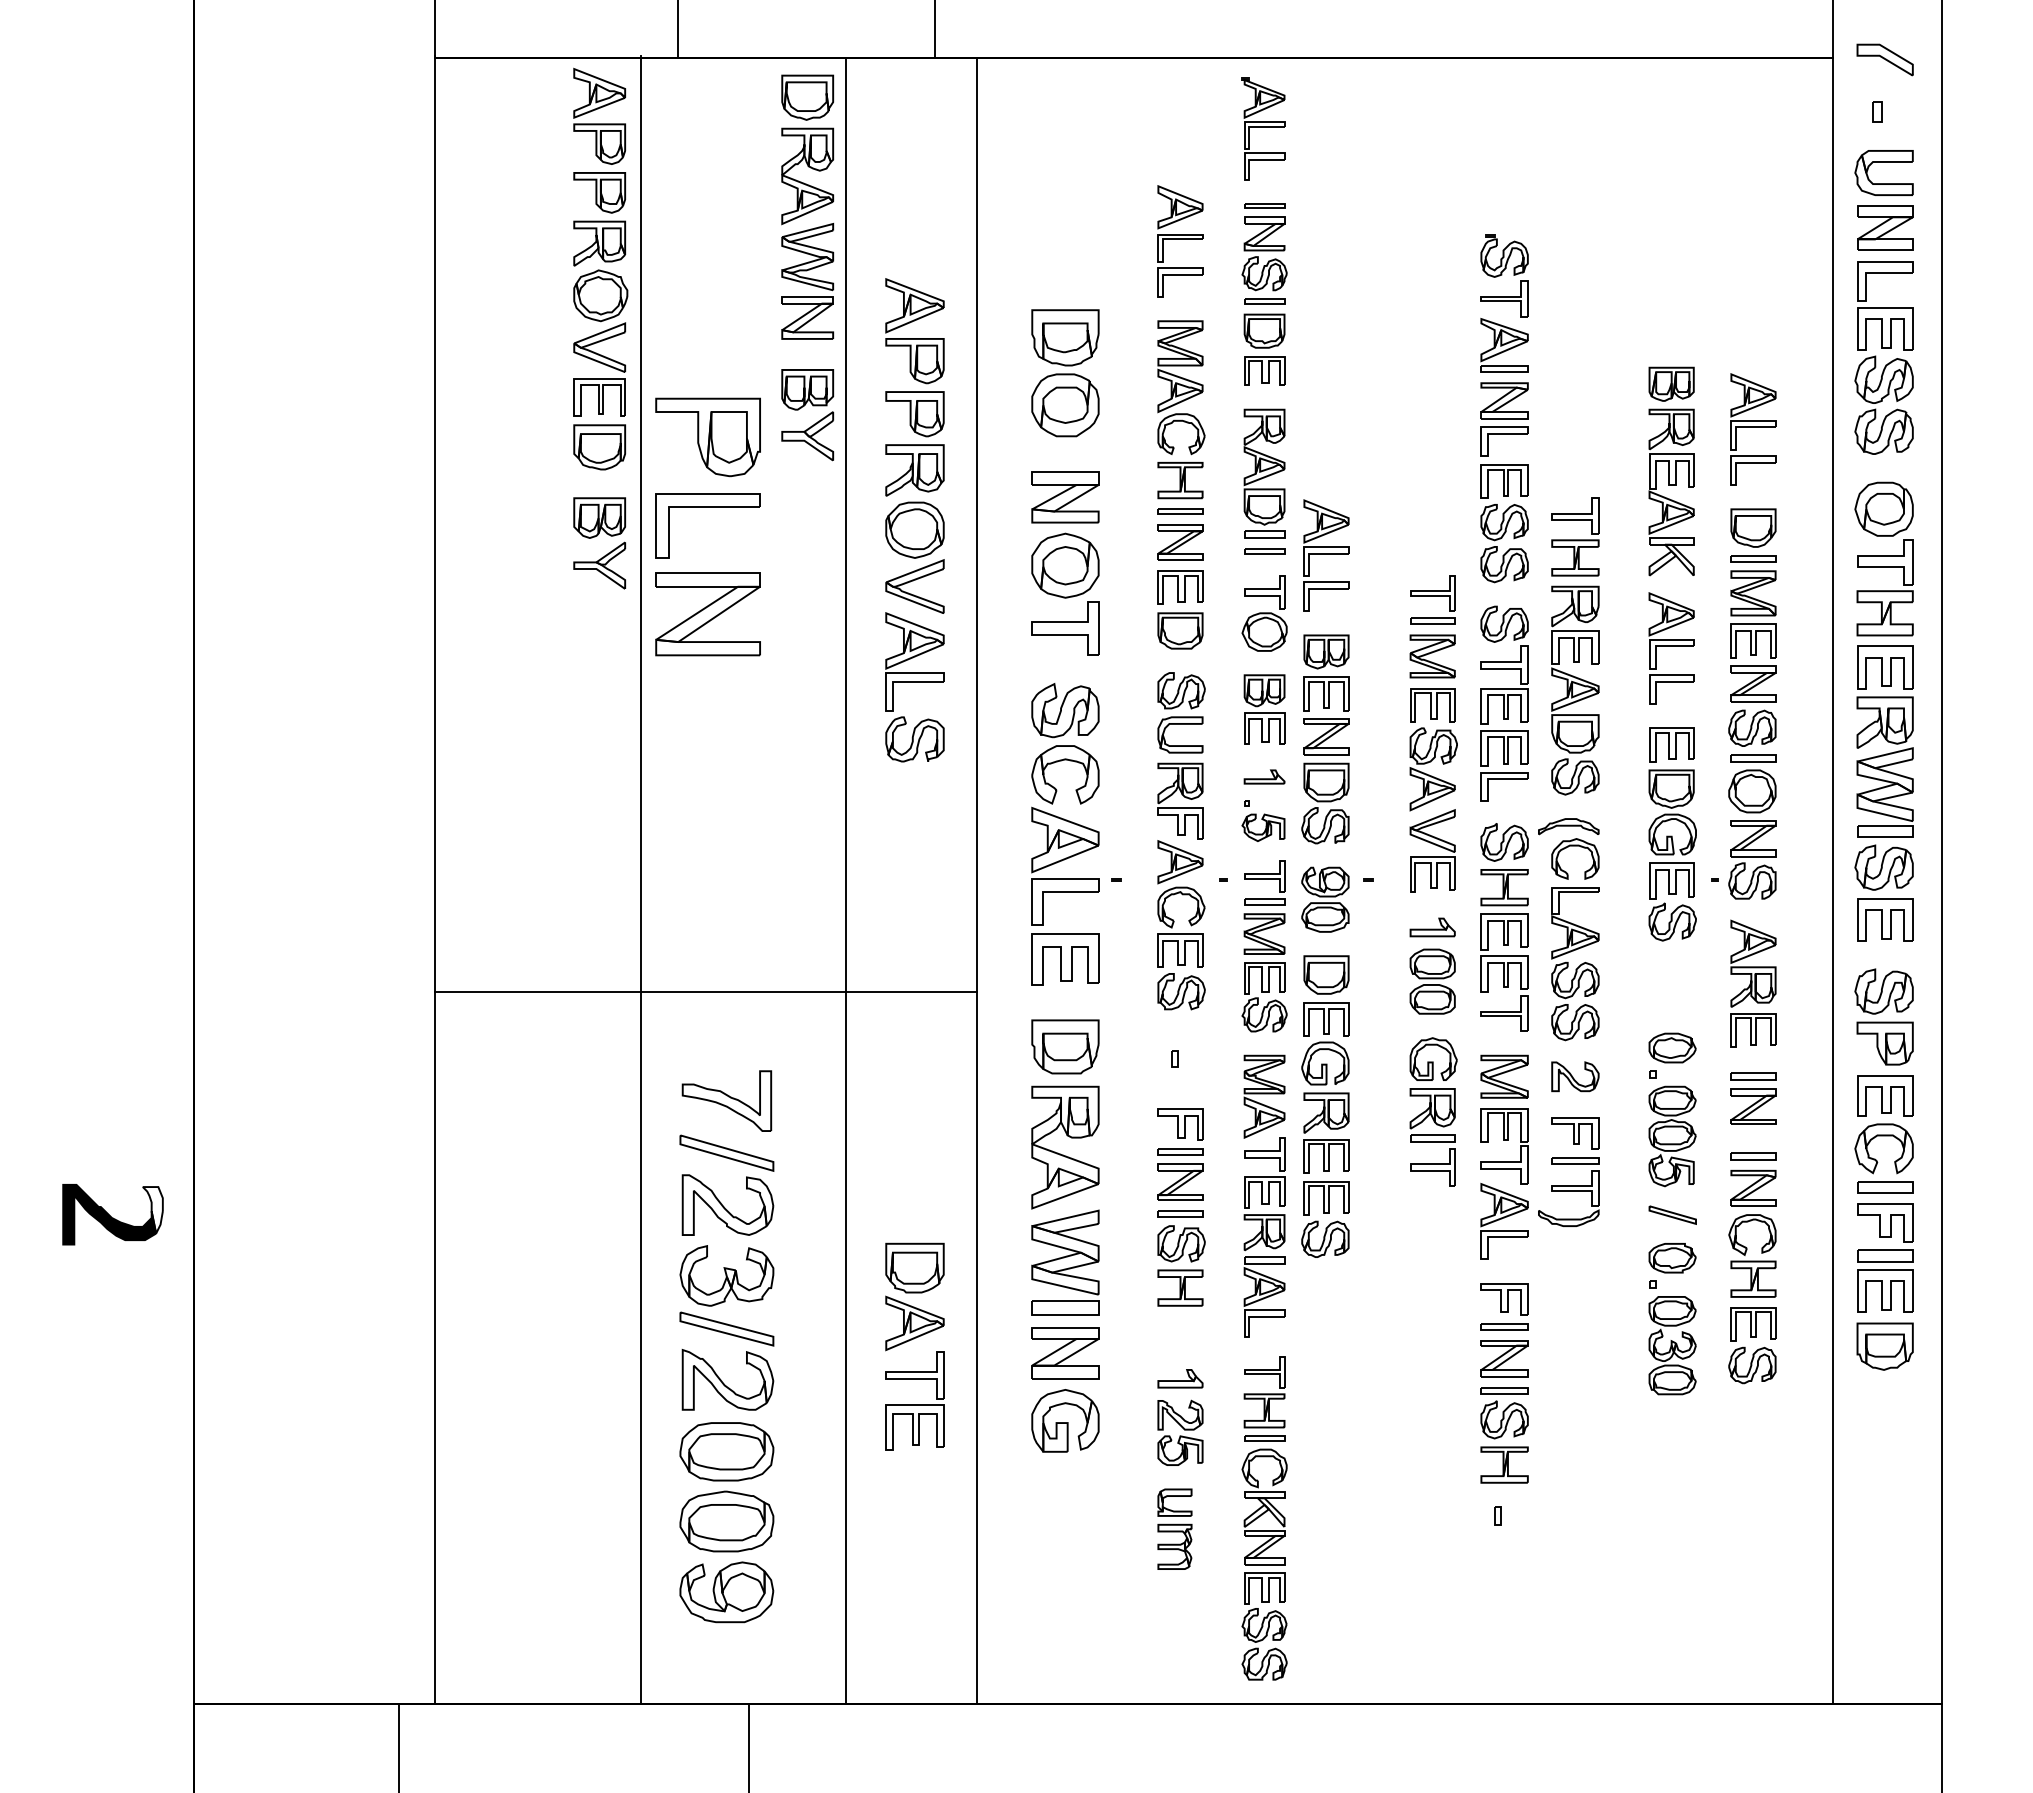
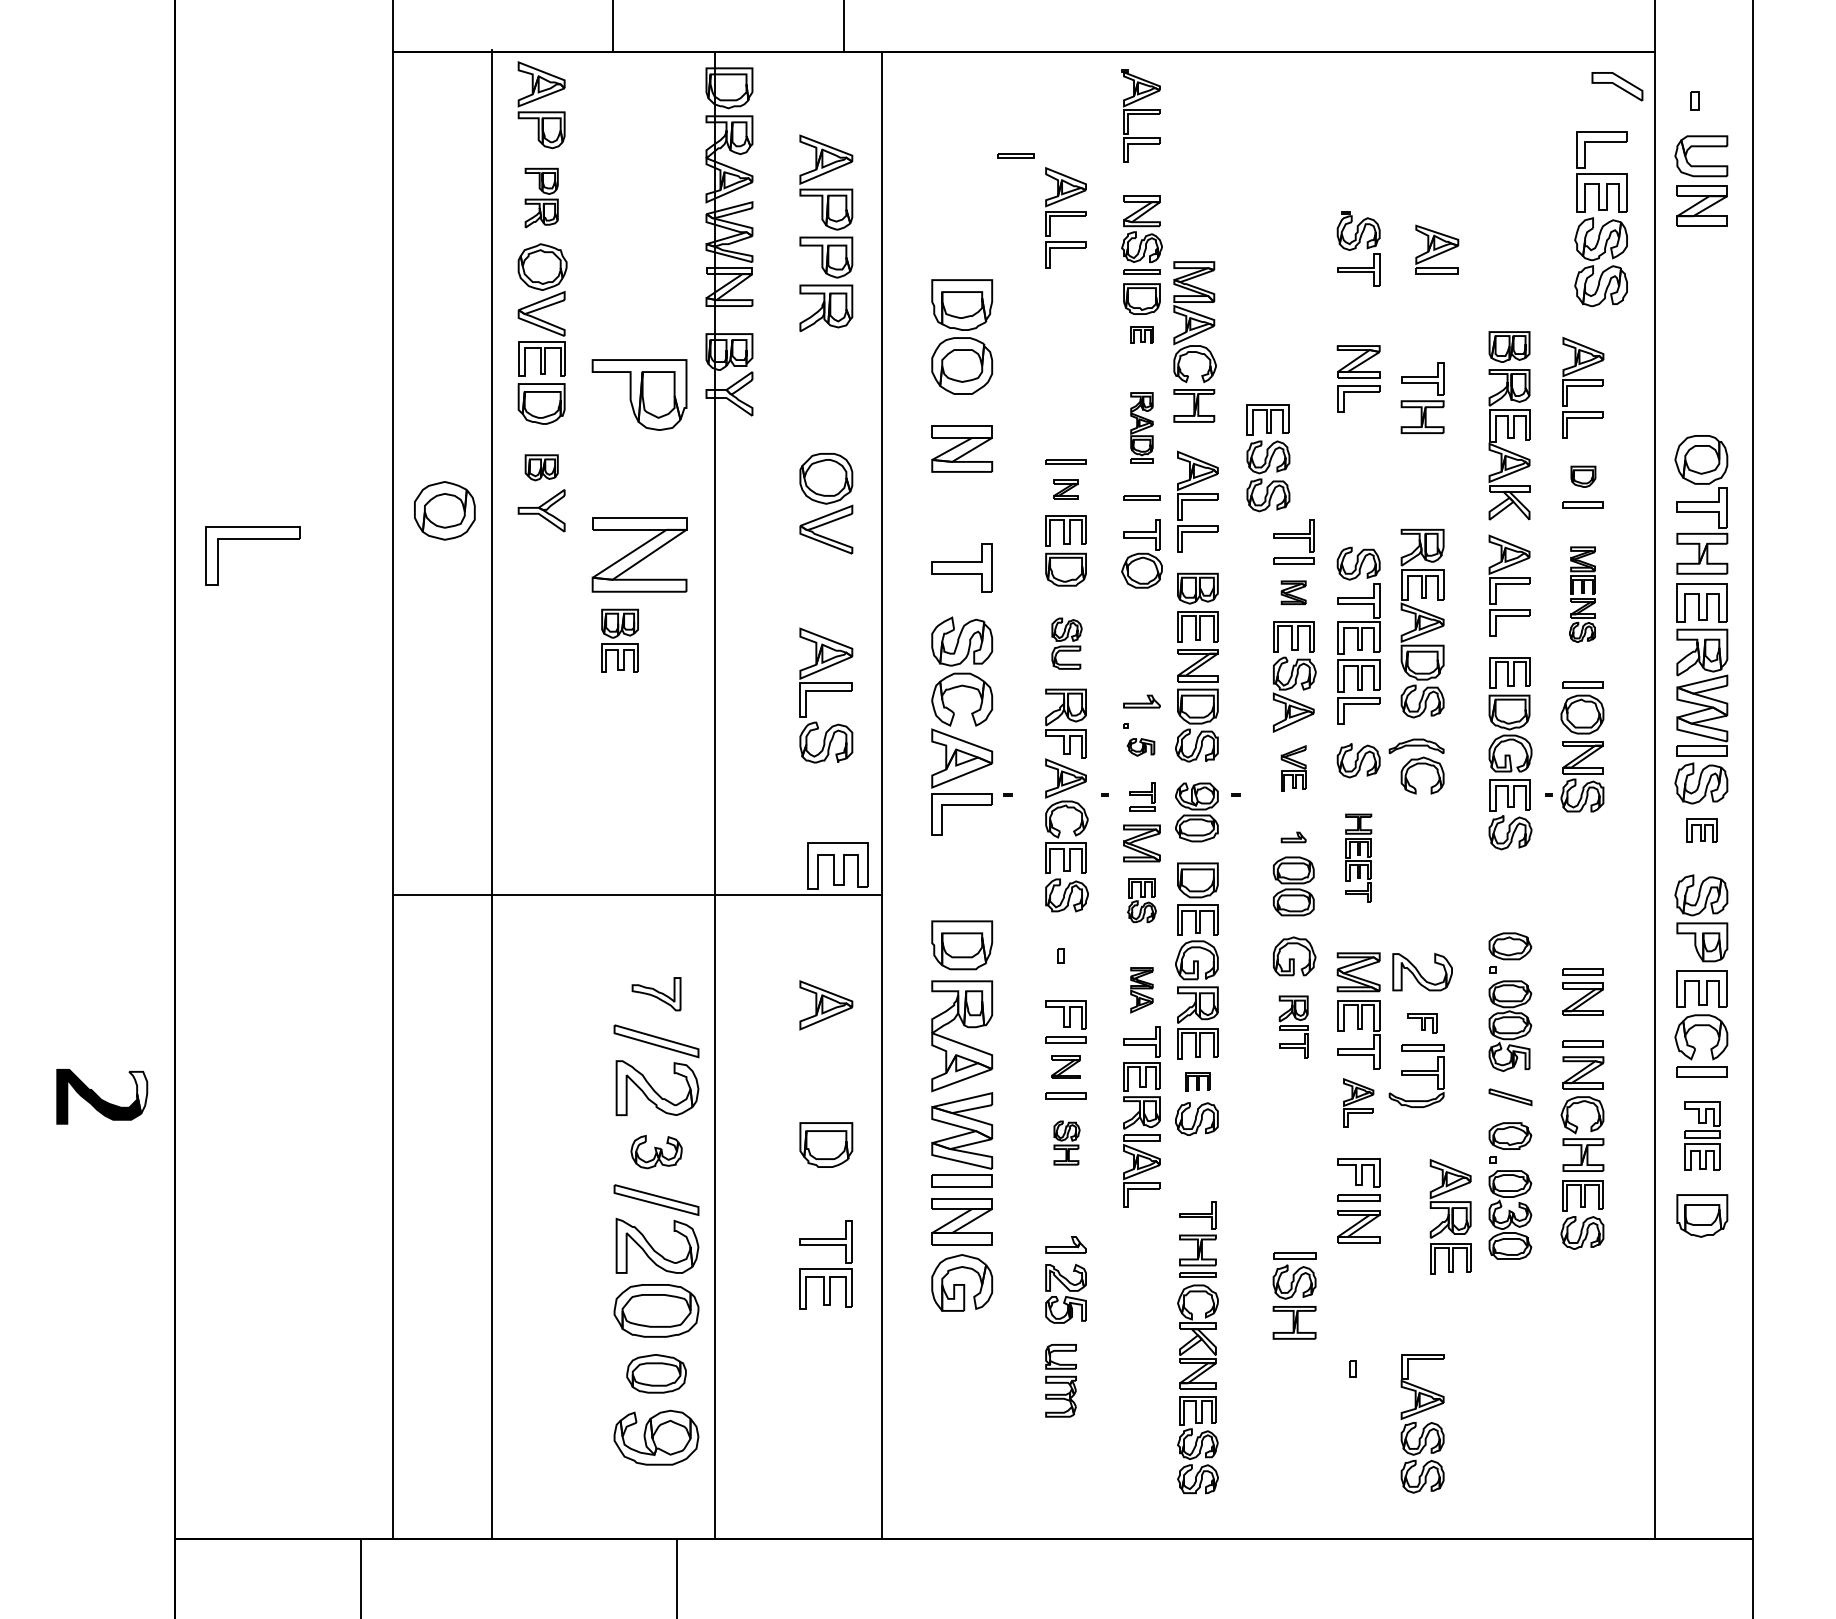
part: (1884, 59) -> (1616, 86), moved
part: (1264, 205) -> (1015, 155), moved
part: (599, 219) -> (541, 198), size x0.7
part: (1504, 345) -> (1437, 249), moved
part: (1876, 357) -> (1594, 219), moved
part: (1264, 370) -> (1141, 334), size x0.6
part: (914, 387) -> (825, 233), moved
part: (1181, 409) -> (1195, 341), moved
part: (1264, 473) -> (1141, 427), size x0.6
part: (707, 507) -> (252, 539), moved
part: (599, 517) -> (541, 467), size x0.7
part: (1504, 523) -> (1268, 458), moved
part: (1753, 527) -> (1583, 476), size x0.6
part: (1575, 536) -> (1422, 397), moved
part: (1180, 542) -> (1066, 489), size x0.6
part: (1065, 565) -> (444, 510), moved
part: (1432, 656) -> (1293, 592), size x0.6
part: (1752, 658) -> (1582, 594), size x0.6
part: (914, 687) -> (825, 695), moved
part: (1264, 709) -> (620, 640), moved
part: (1181, 712) -> (1066, 643), size x0.7
part: (1263, 827) -> (1141, 747), size x0.7
part: (1432, 850) -> (1293, 767), size x0.6
line: (640, 879) -> (491, 794), moved
line: (846, 880) -> (714, 795), moved
part: (1264, 882) -> (1141, 796), size x0.7
part: (1885, 919) -> (1702, 830), size x0.6
part: (1432, 927) -> (1293, 837), size x0.6
part: (1504, 950) -> (1358, 858), size x0.6
part: (1065, 959) -> (837, 866), moved
part: (1575, 964) -> (1422, 1424), moved
part: (1753, 983) -> (1450, 1216), moved
part: (1264, 997) -> (1141, 900), size x0.7
part: (1575, 1076) -> (1422, 972), size x1.4
part: (1264, 1096) -> (1141, 990), size x0.6
part: (726, 1100) -> (656, 993), size x0.6
part: (1575, 1133) -> (1422, 1023), size x0.7
part: (1432, 1137) -> (1293, 1027), size x0.7
part: (1180, 1181) -> (1066, 1066), size x0.7
part: (1326, 1198) -> (1197, 1082), size x0.6
part: (1504, 1221) -> (1358, 1102), size x0.7
part: (1885, 1257) -> (1702, 1135), size x0.7
part: (1181, 1265) -> (1066, 1142), size x0.6
part: (726, 1275) -> (656, 1151), size x0.6
part: (914, 1323) -> (825, 1005), moved
part: (1504, 1435) -> (1294, 1296), moved
part: (1264, 1518) -> (1197, 1347), moved
part: (726, 1521) -> (656, 1373), size x0.7

